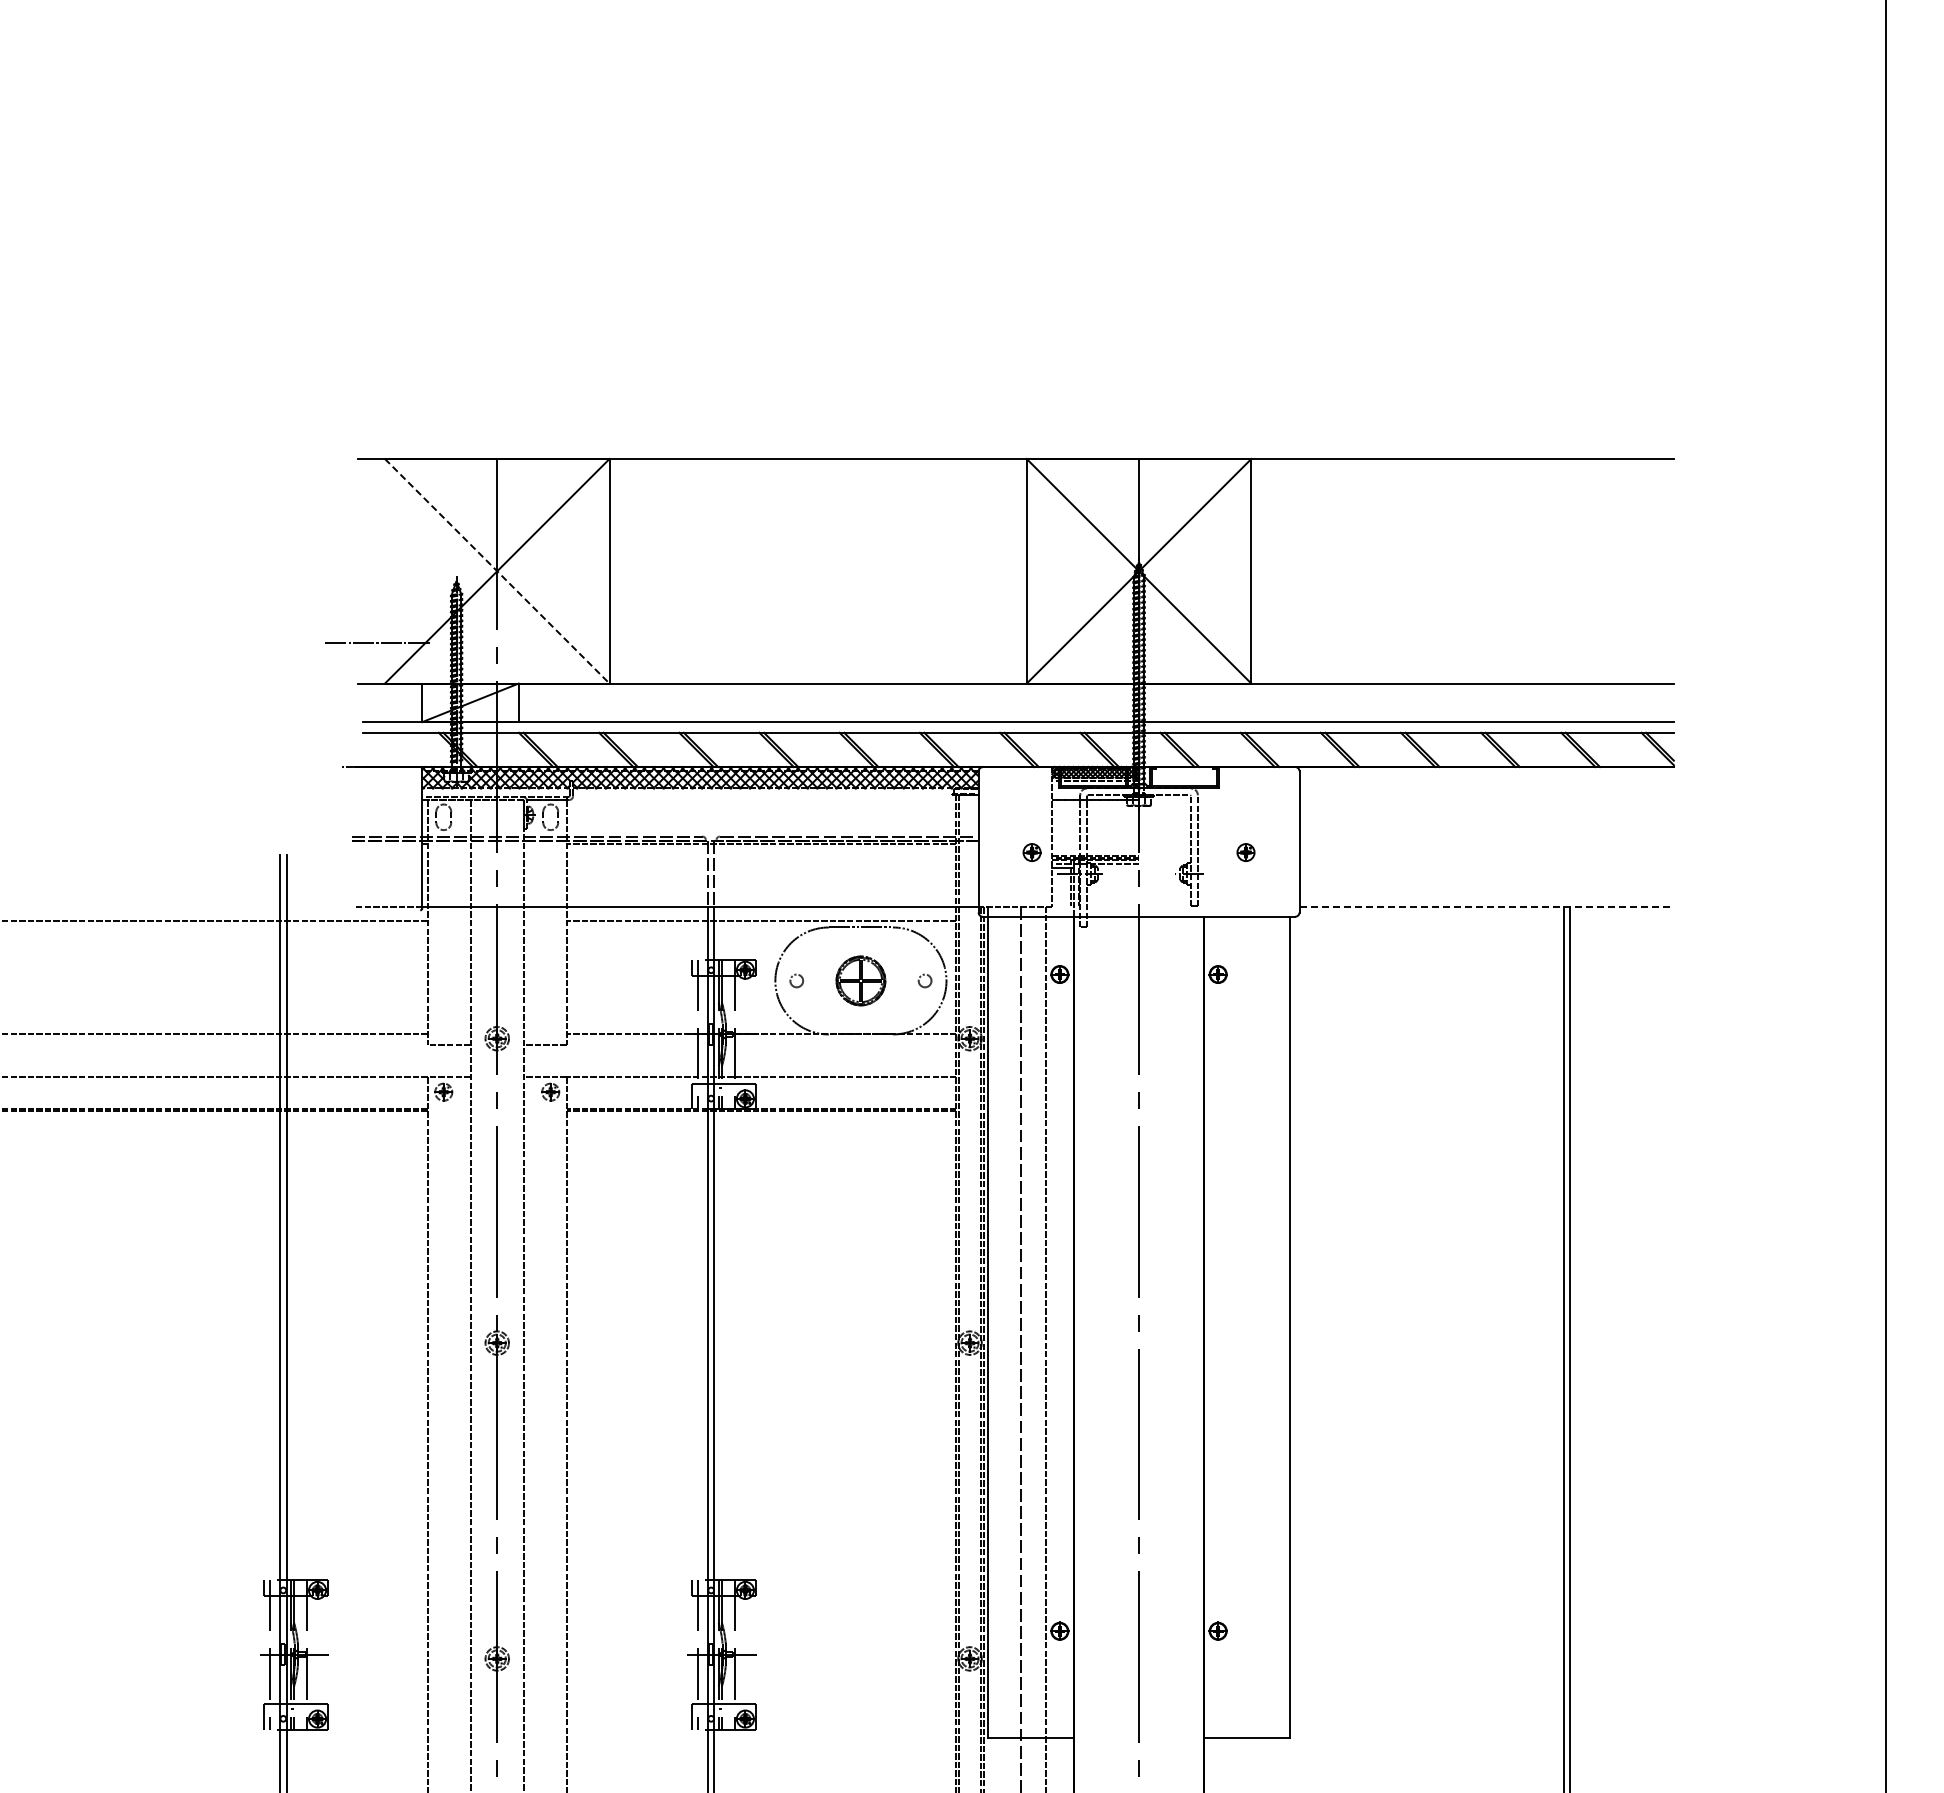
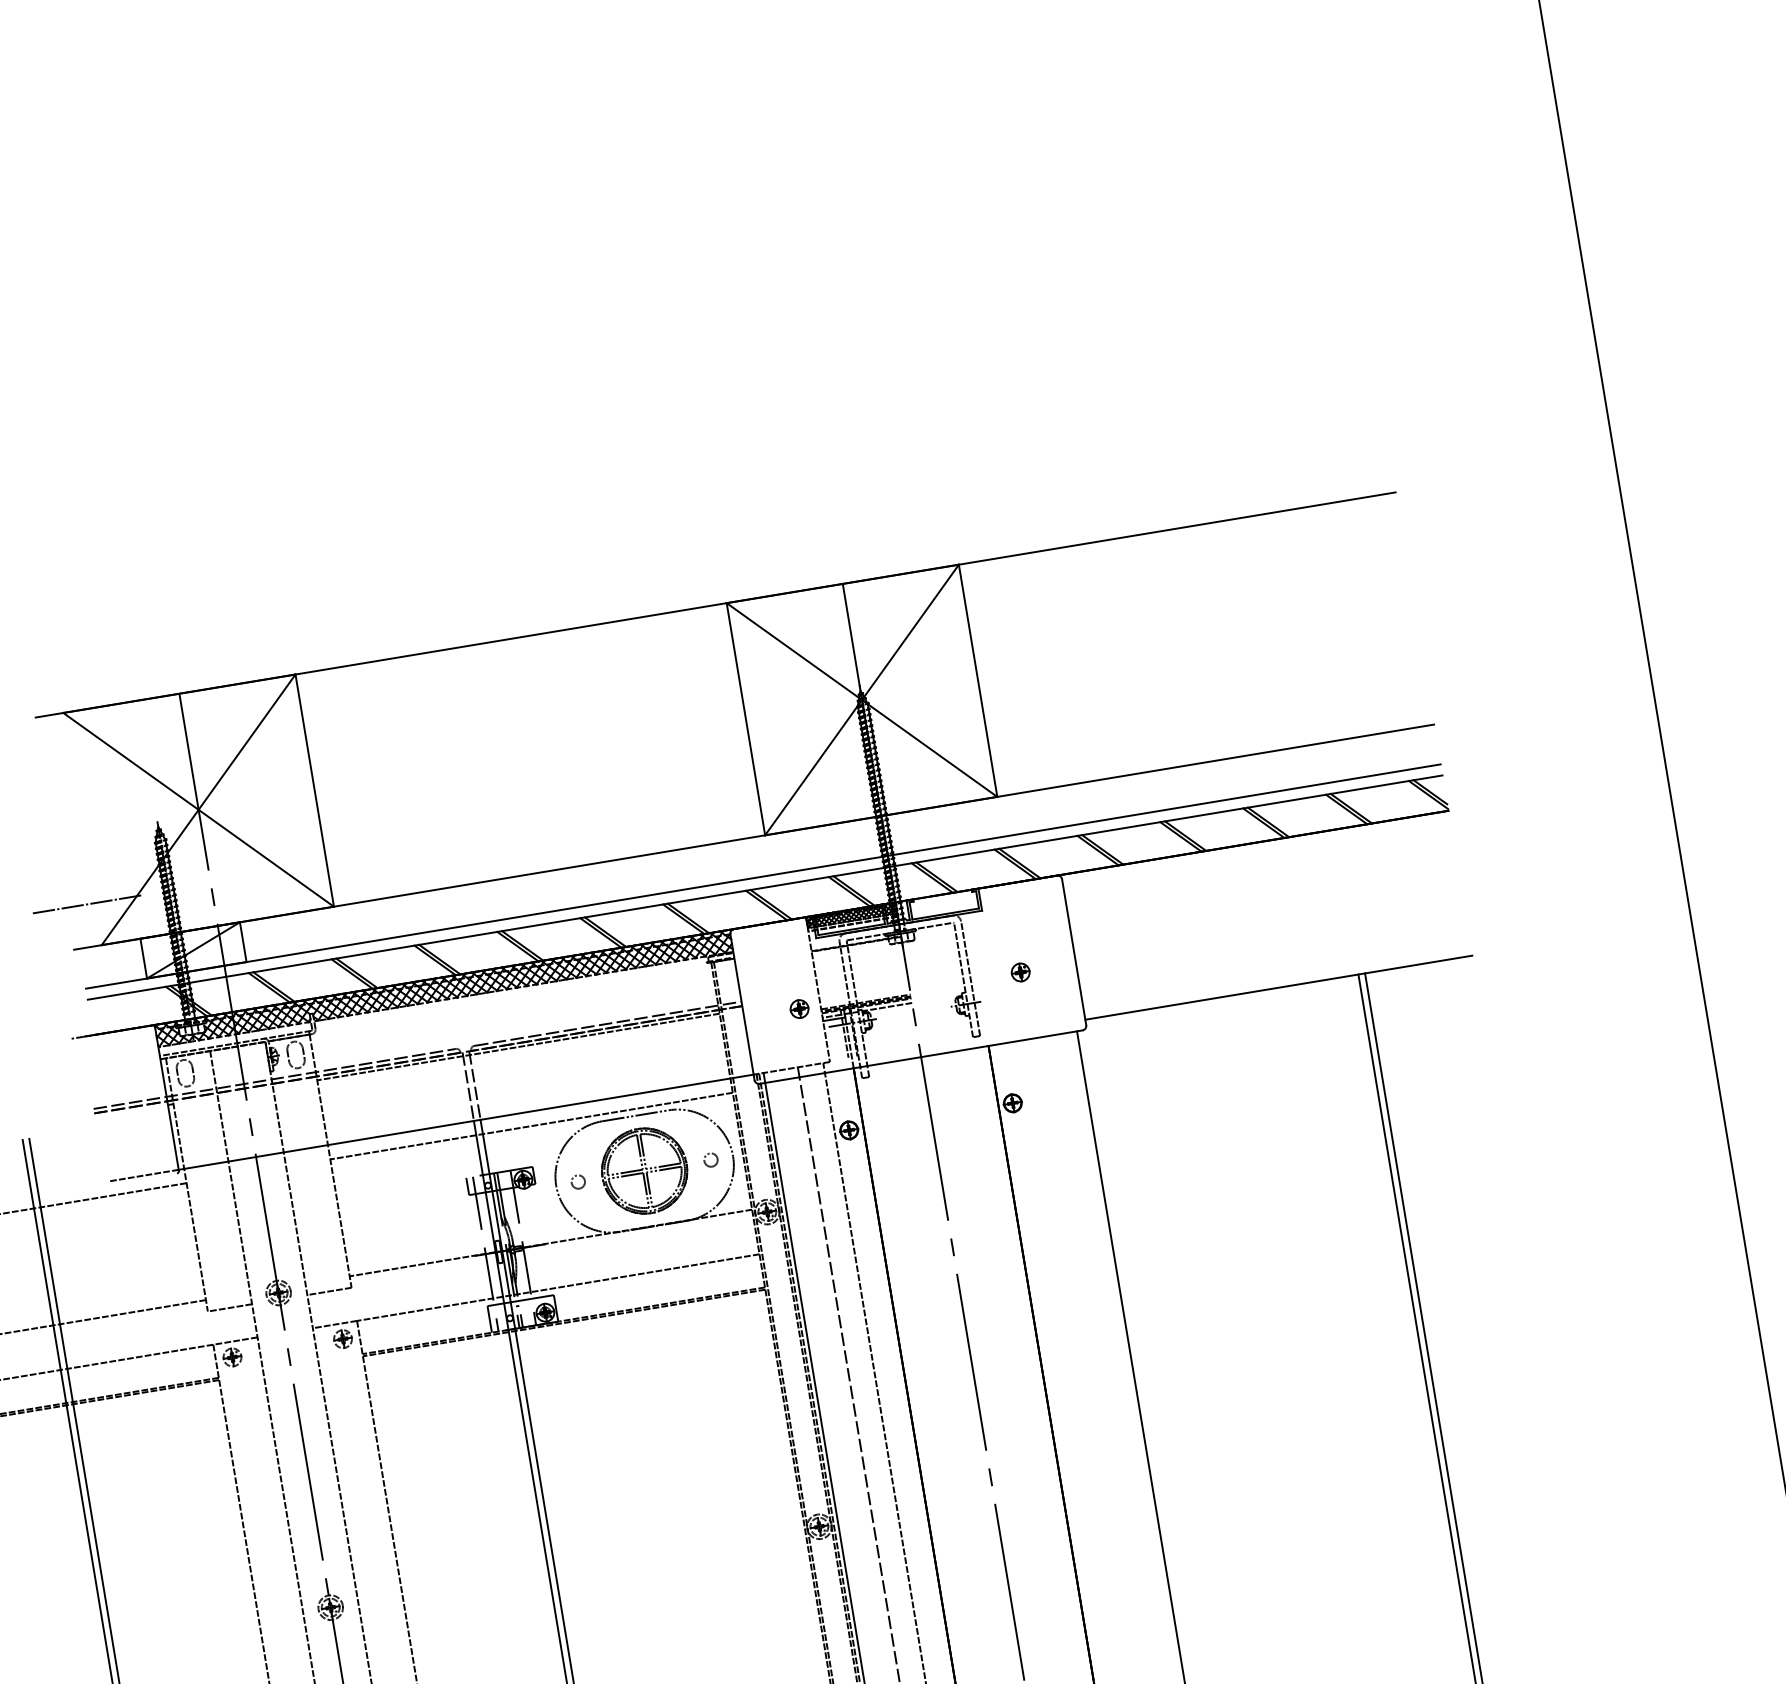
line: (497, 571) -> (198, 810), dashed -> solid
line: (1487, 907) -> (1279, 987), dashed -> solid
part: (860, 980) -> (644, 1170), size x1.67

